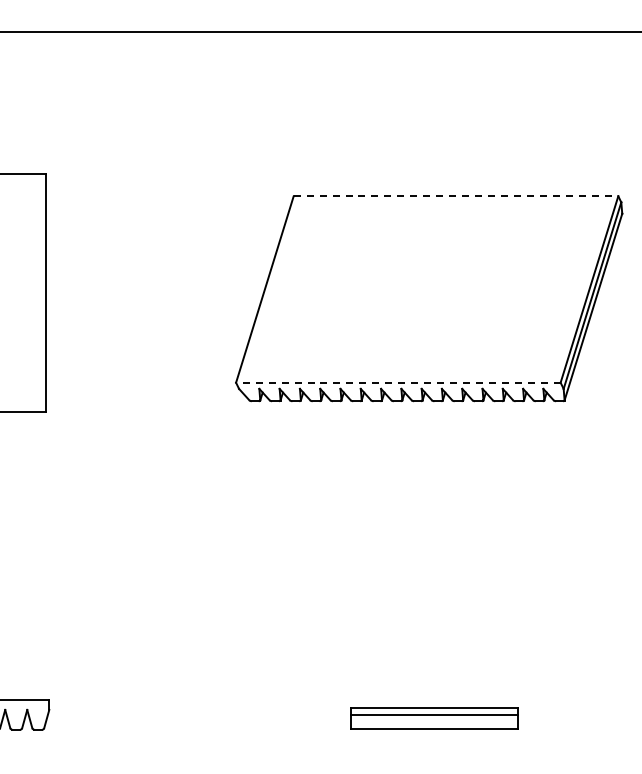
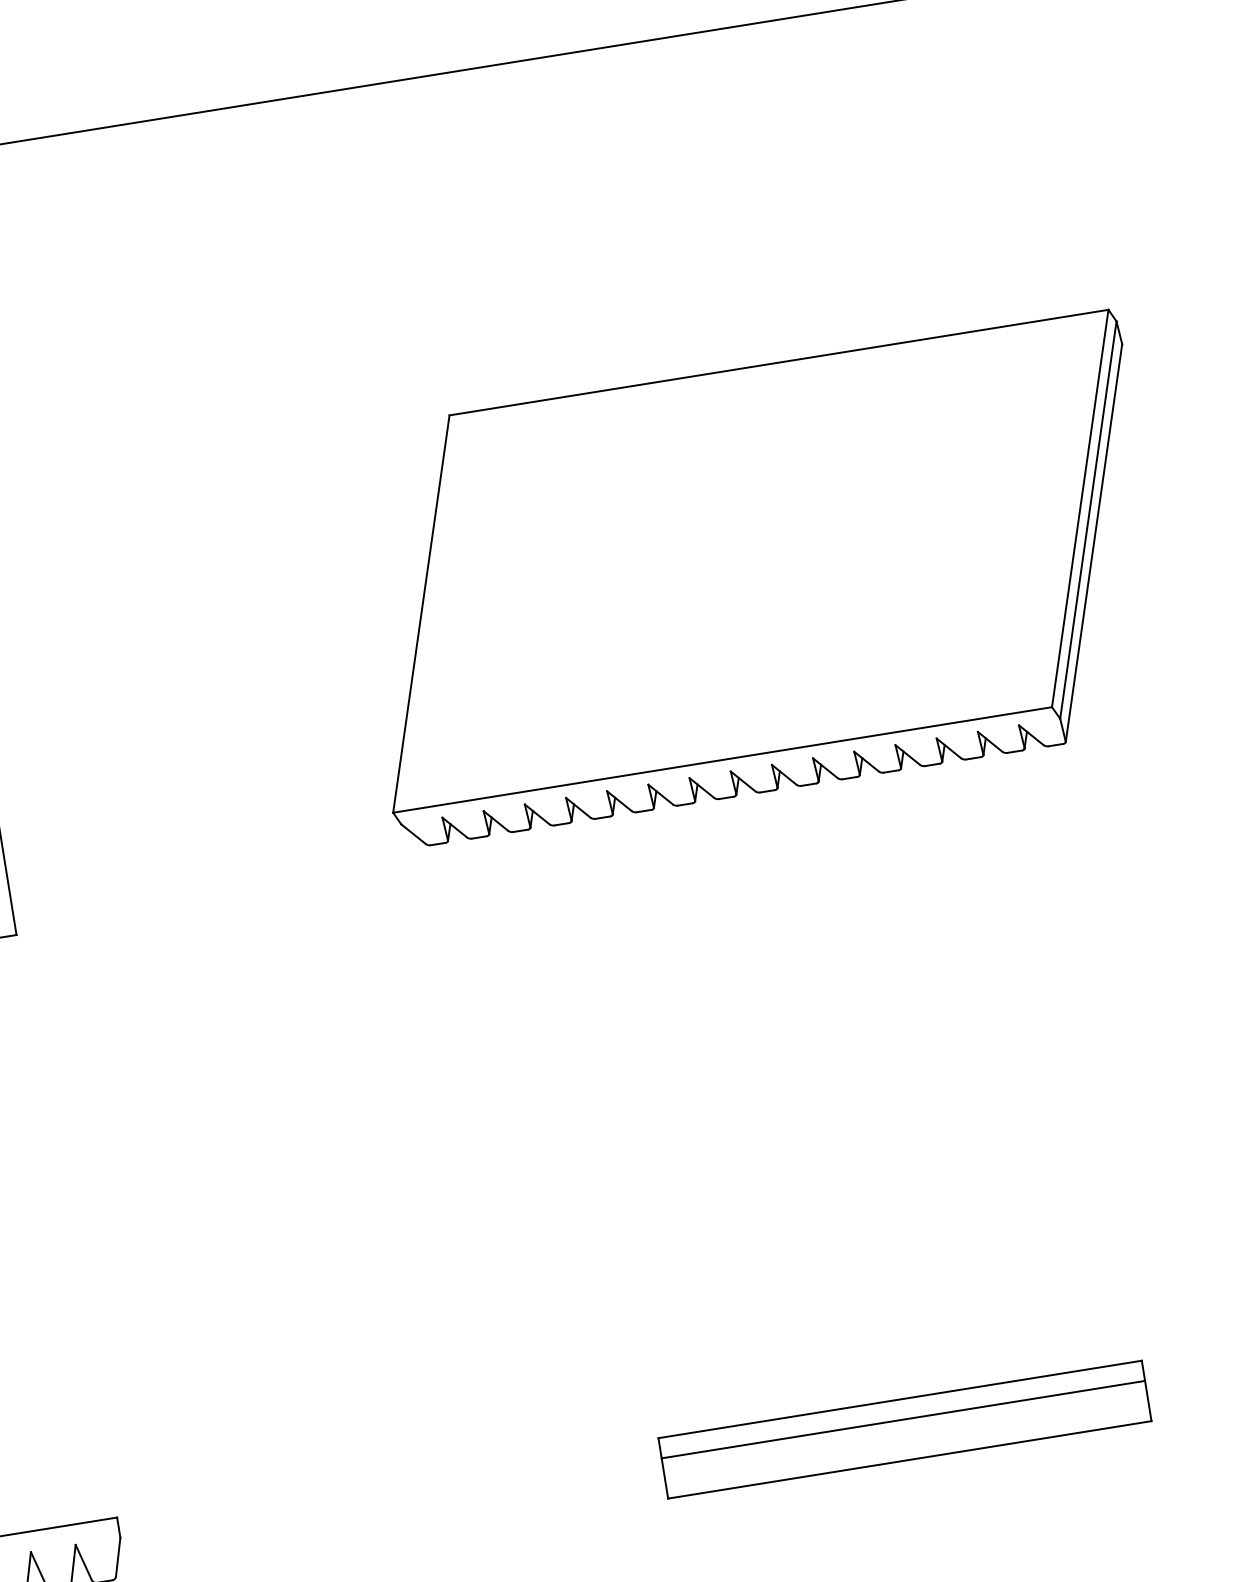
line: (456, 196) -> (780, 363), dashed -> solid
line: (397, 382) -> (720, 759), dashed -> solid
part: (434, 718) -> (905, 1429), size x1.43

